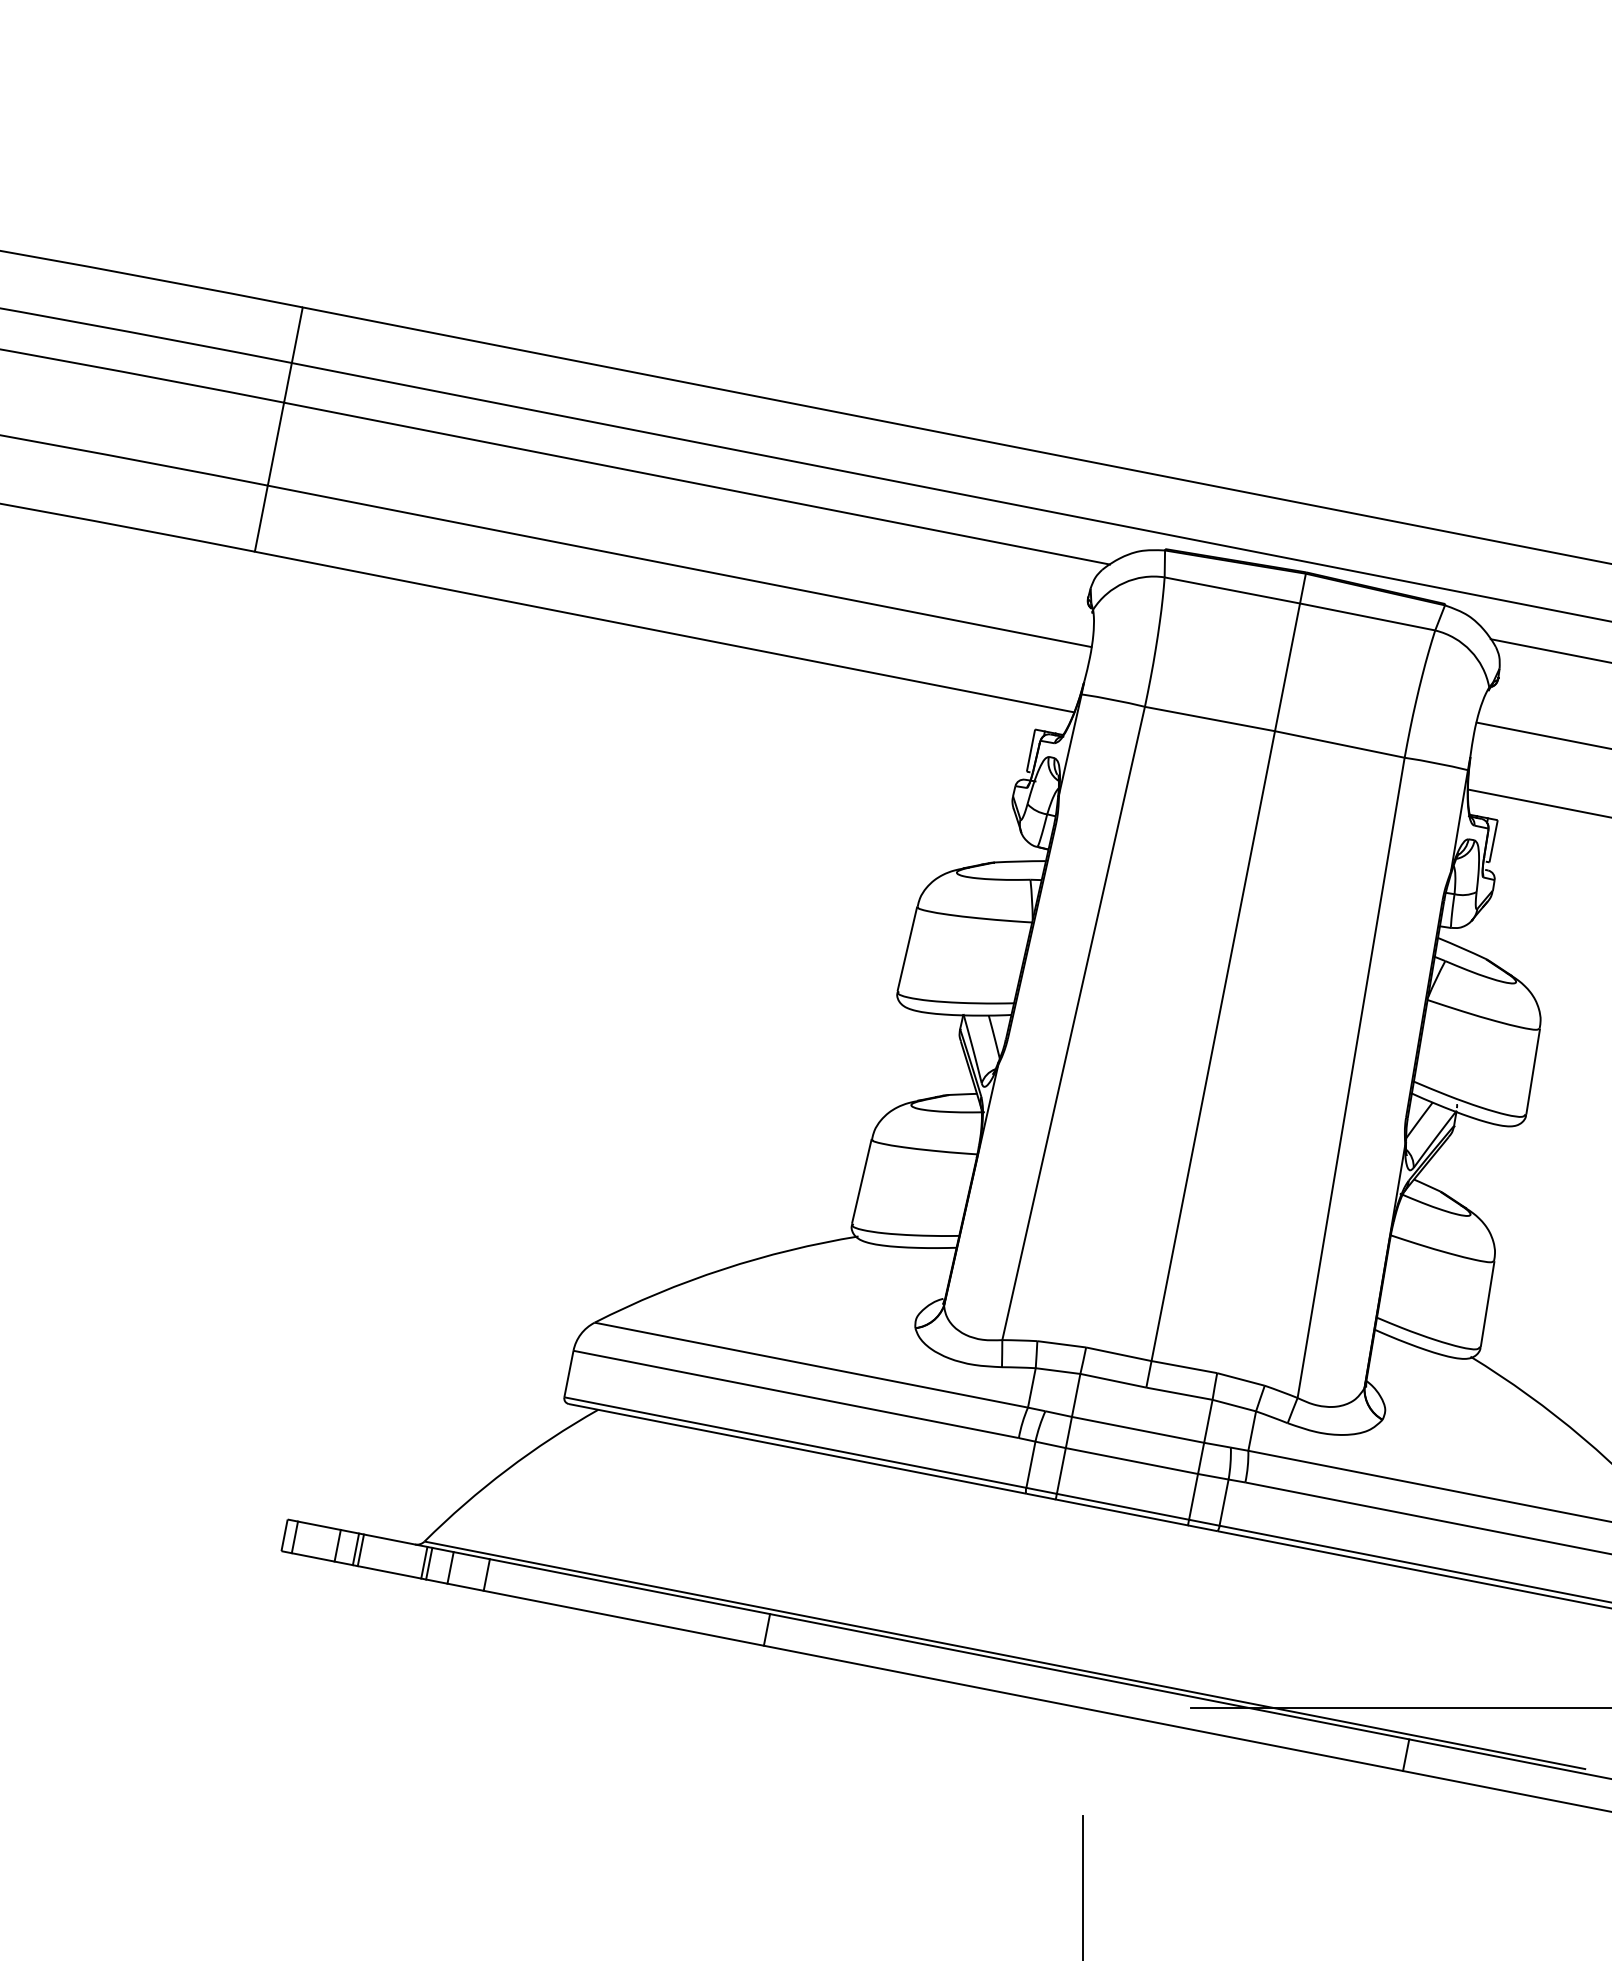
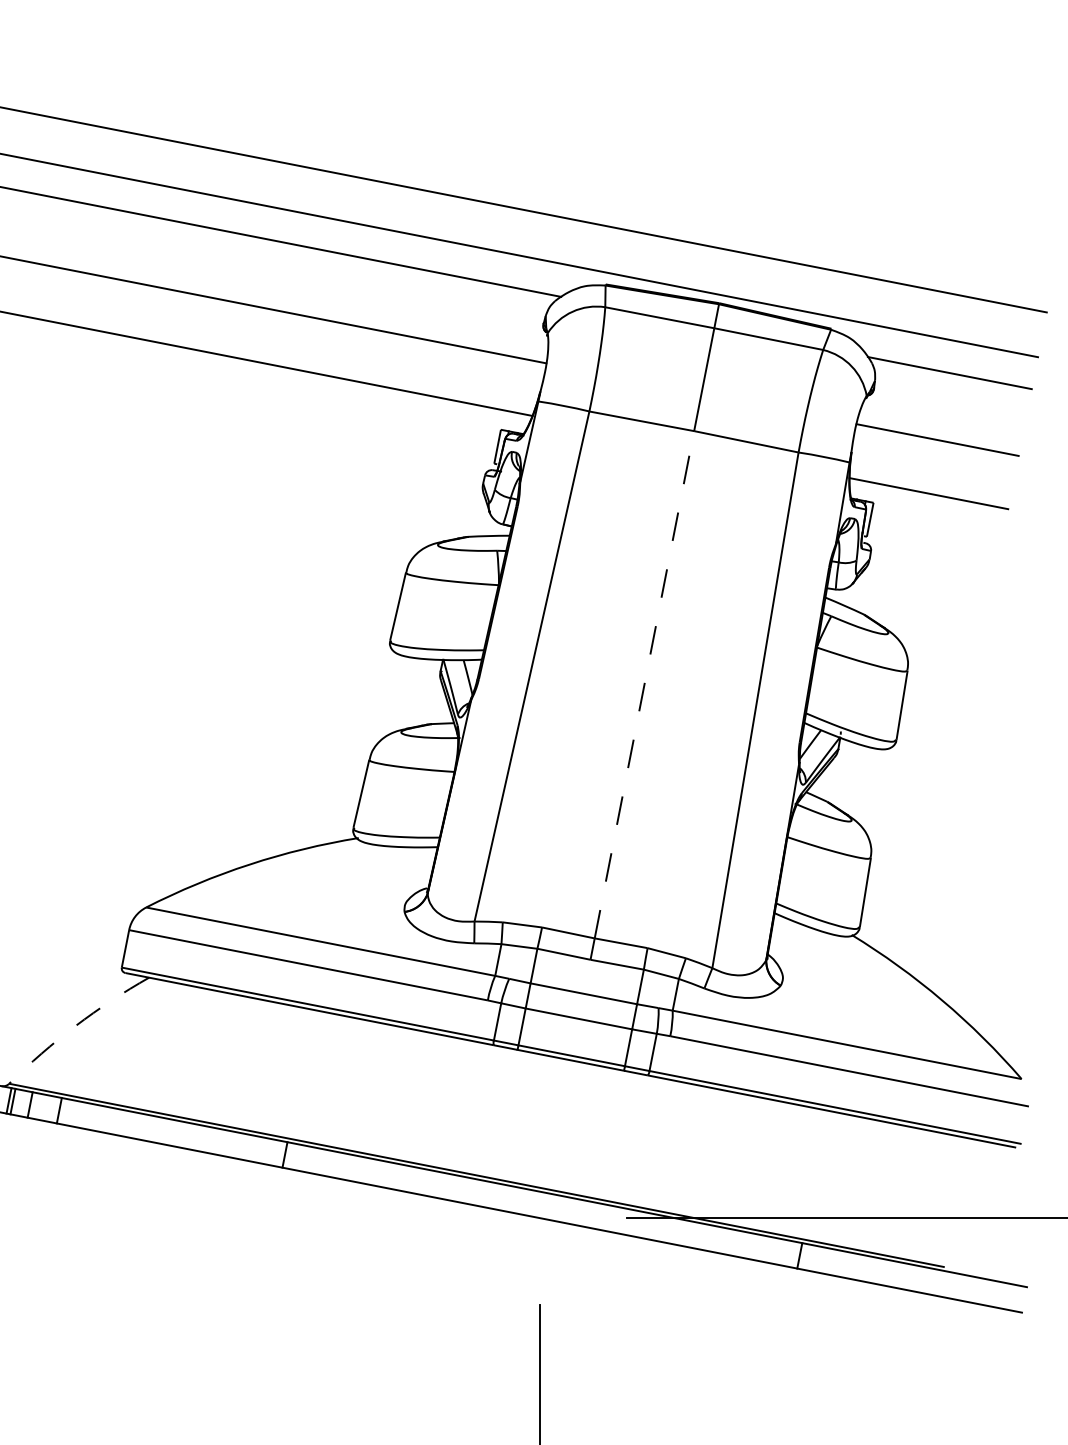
line: (1213, 1046) -> (644, 685), solid -> dashed
arc: (507, 1469) -> (76, 1025), solid -> dashed

